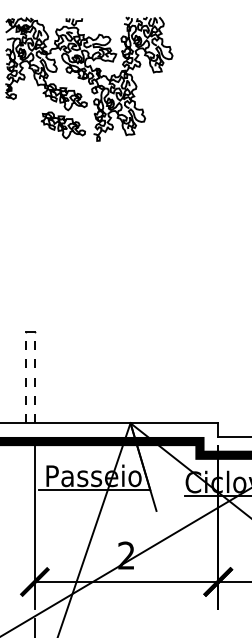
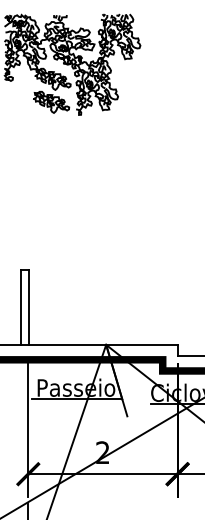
line: (26, 377) -> (21, 307), dashed -> solid
line: (35, 377) -> (28, 307), dashed -> solid

